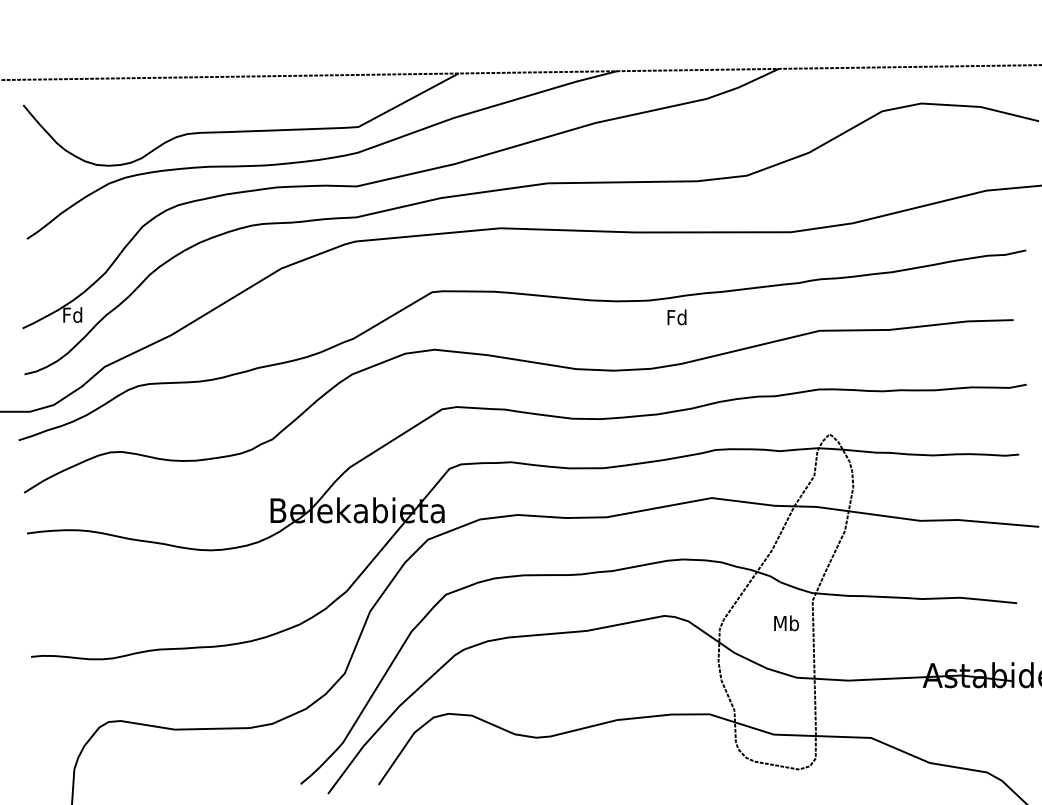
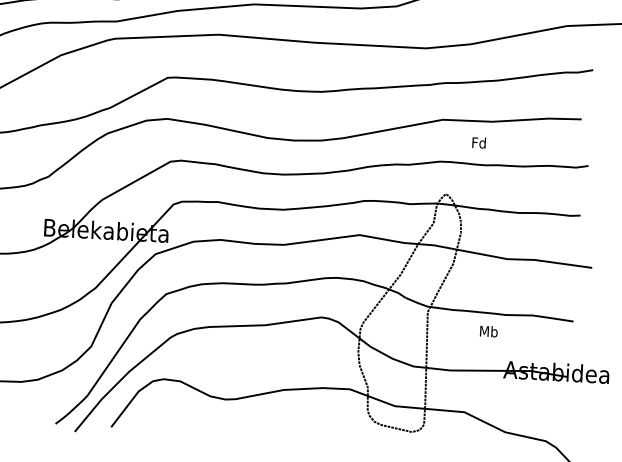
text: (676, 317) -> (478, 142), moved
text: (786, 623) -> (488, 331), moved

